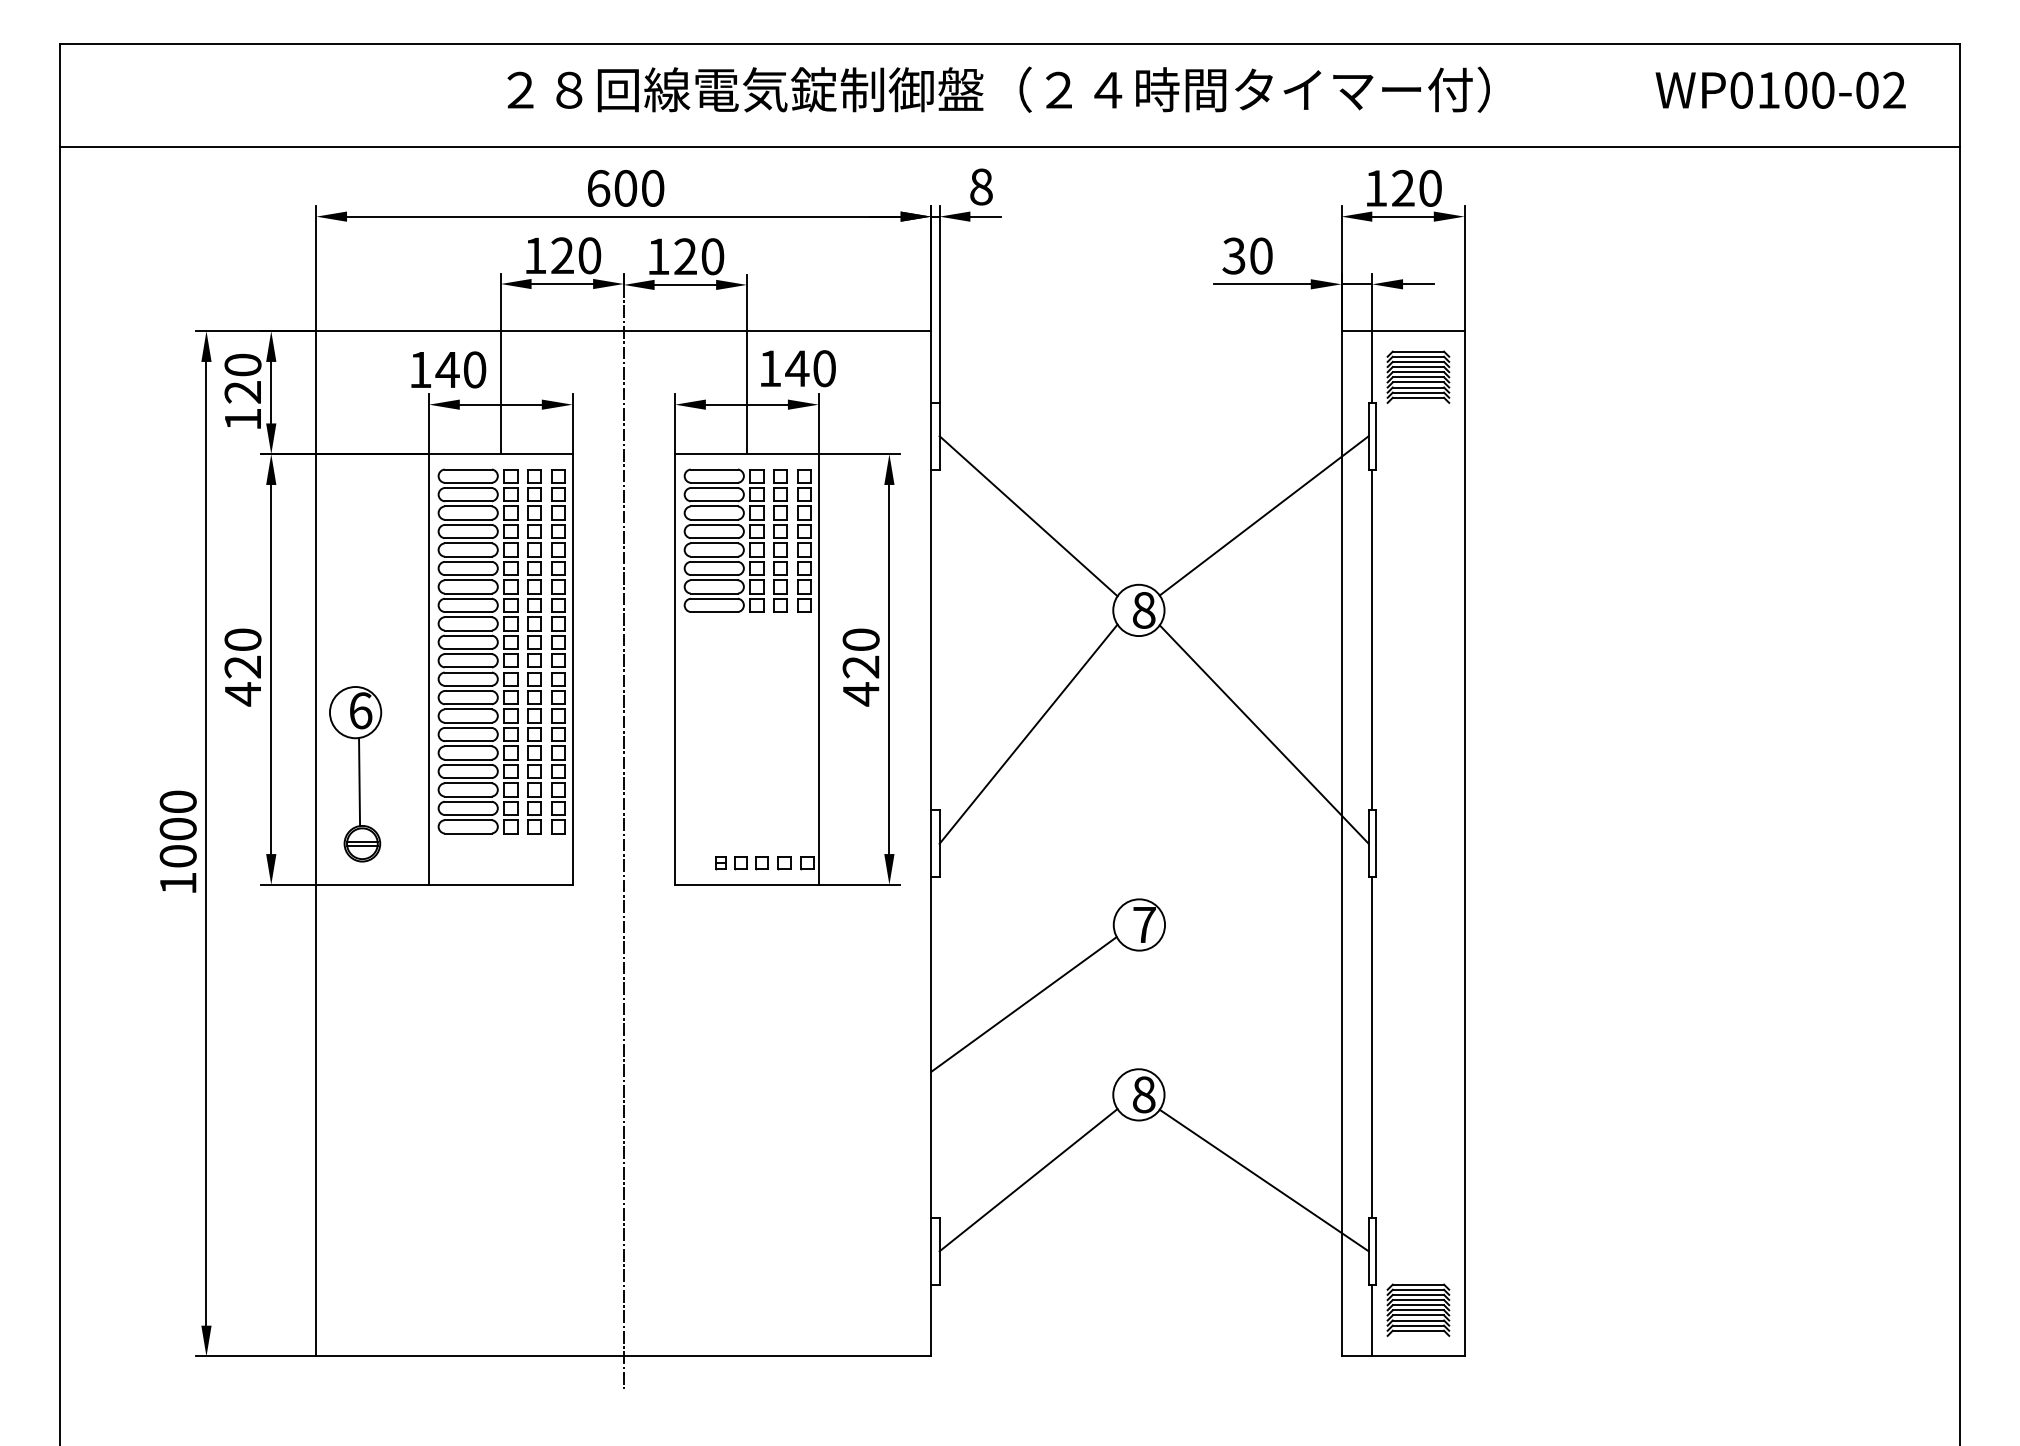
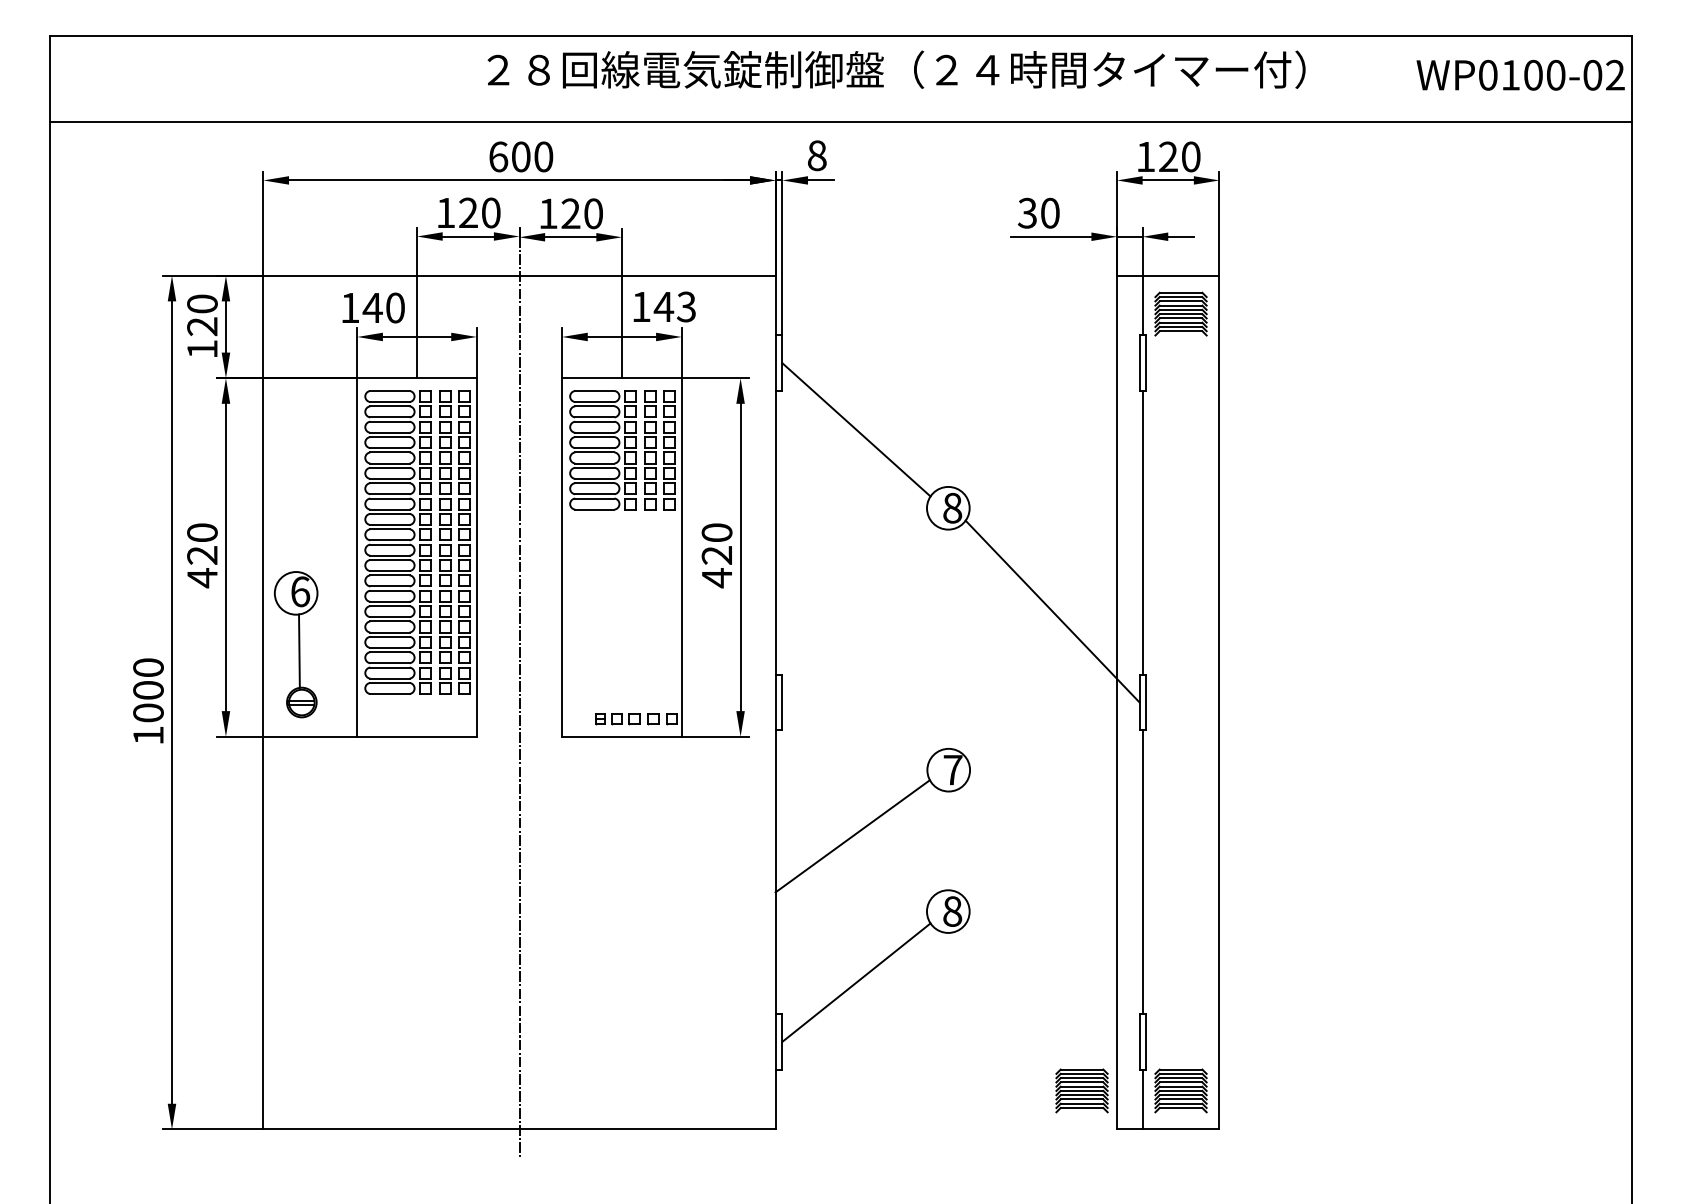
text: (998, 89) -> (896, 69), moved
text: (1780, 89) -> (1520, 74), moved
text: (823, 368) -> (685, 306), 140 -> 143
line: (1264, 515) -> (1052, 429), removed
line: (1028, 734) -> (856, 611), removed
line: (1264, 1180) -> (1052, 982), removed
part: (1298, 1309) -> (1081, 1090), added

